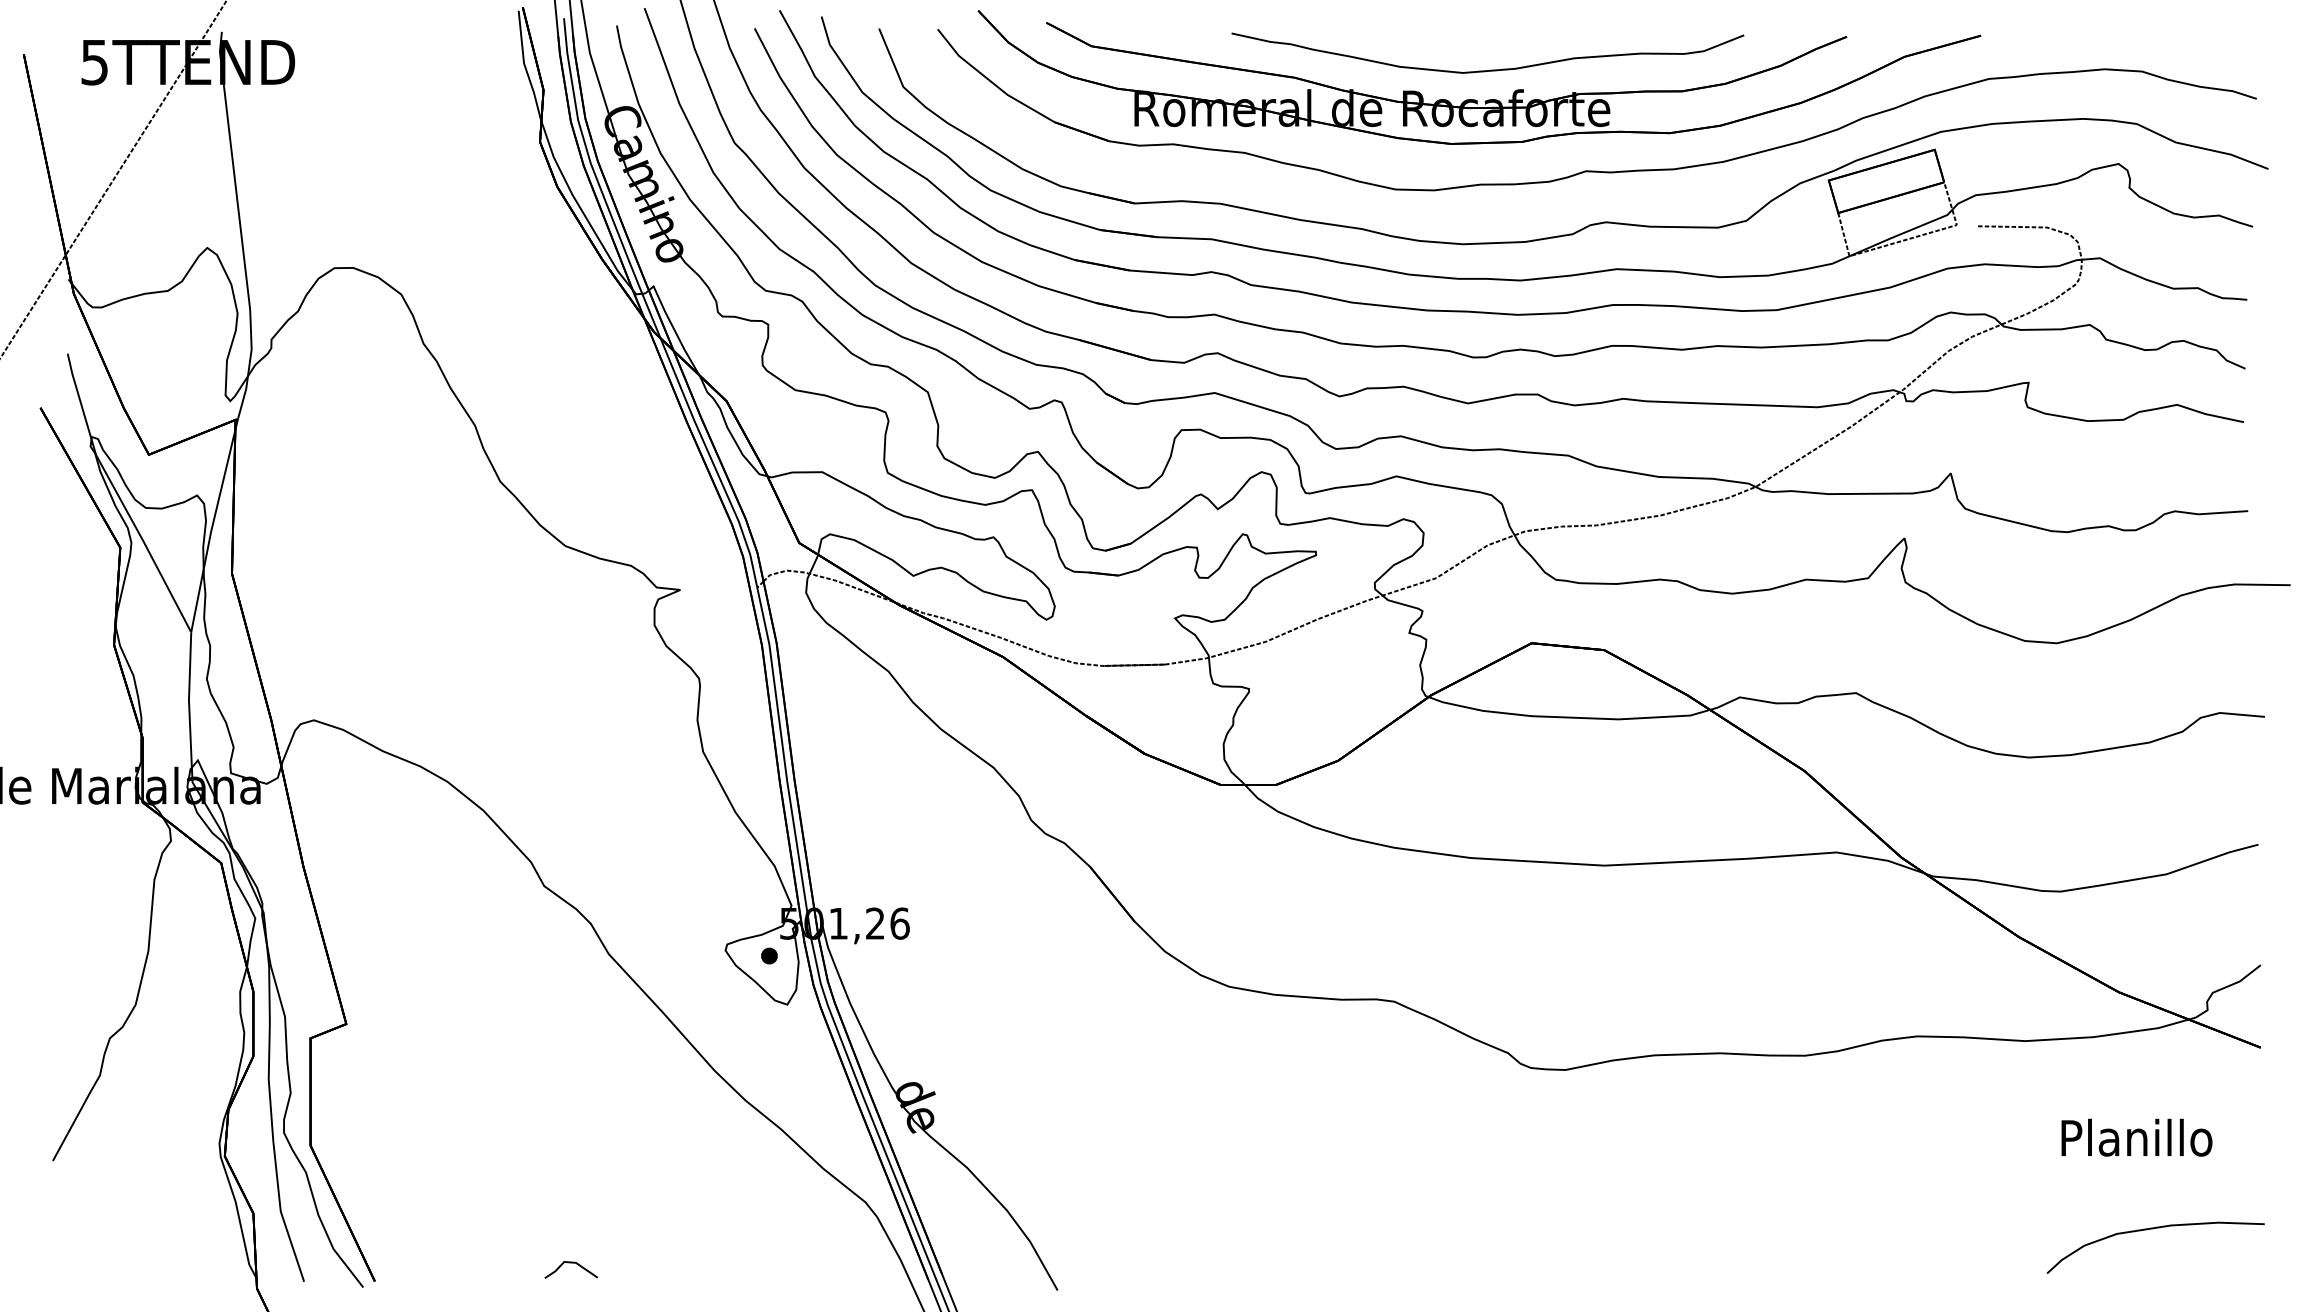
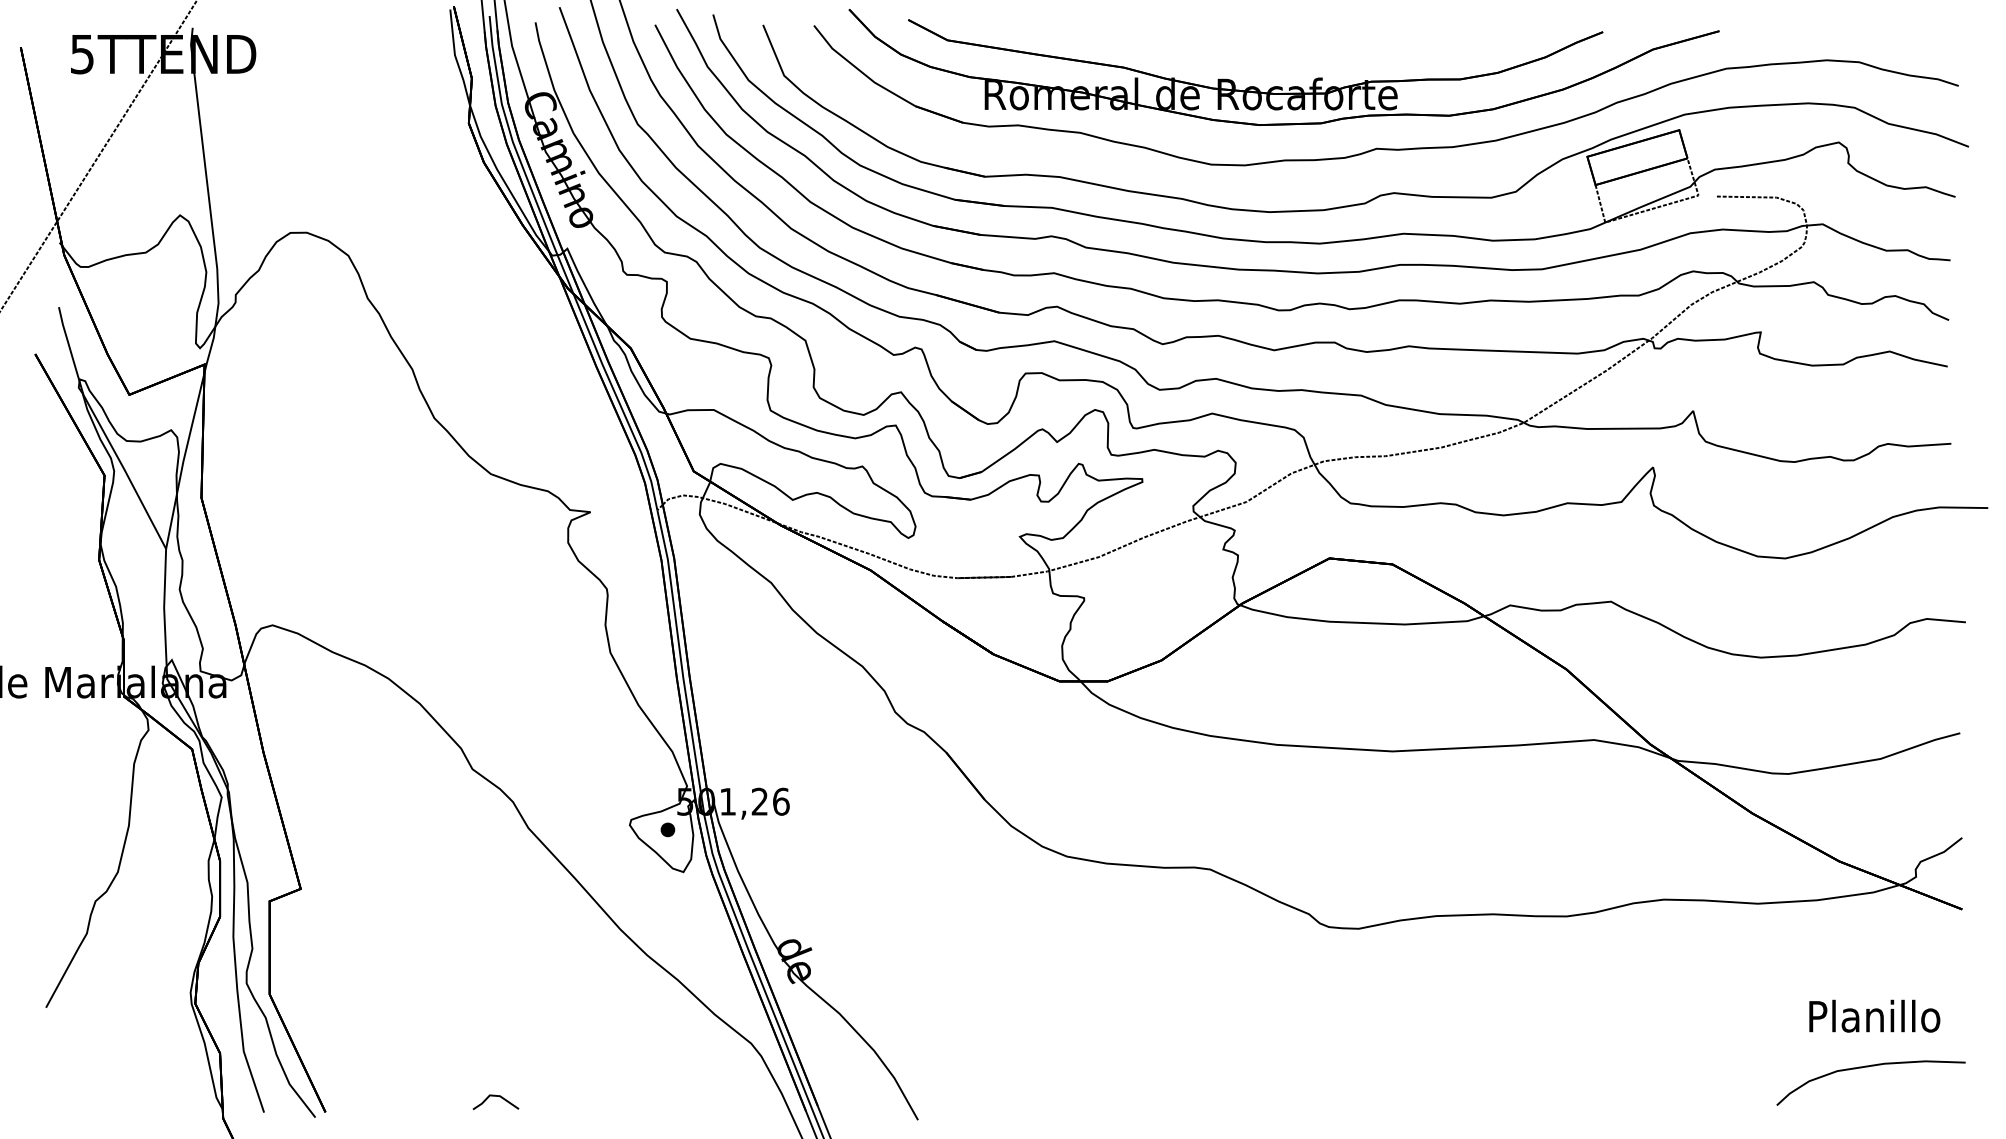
curve: (1490, 69) -> (1293, 60), removed
text: (2136, 1137) -> (1874, 1016), moved

